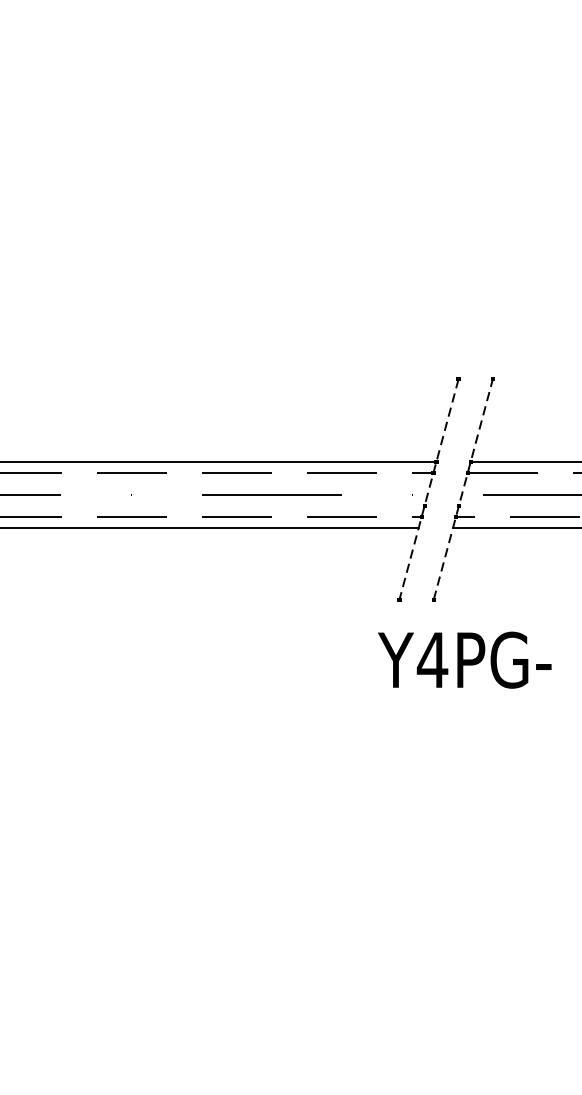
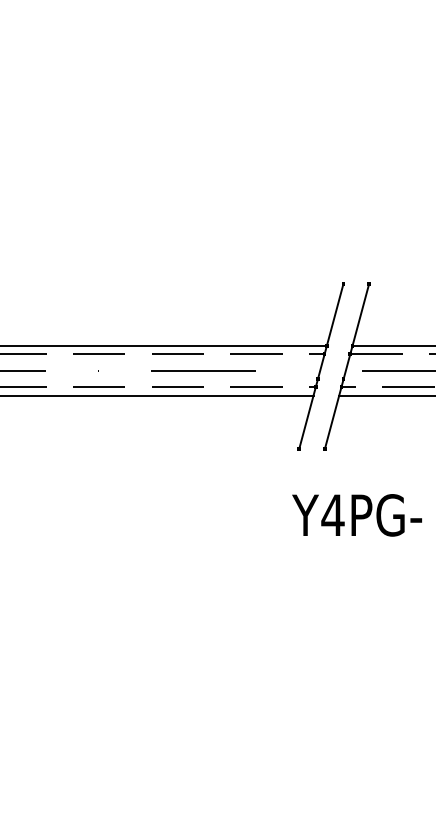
line: (463, 489) -> (347, 366), dashed -> solid
line: (429, 490) -> (321, 367), dashed -> solid
text: (463, 660) -> (356, 515), moved

